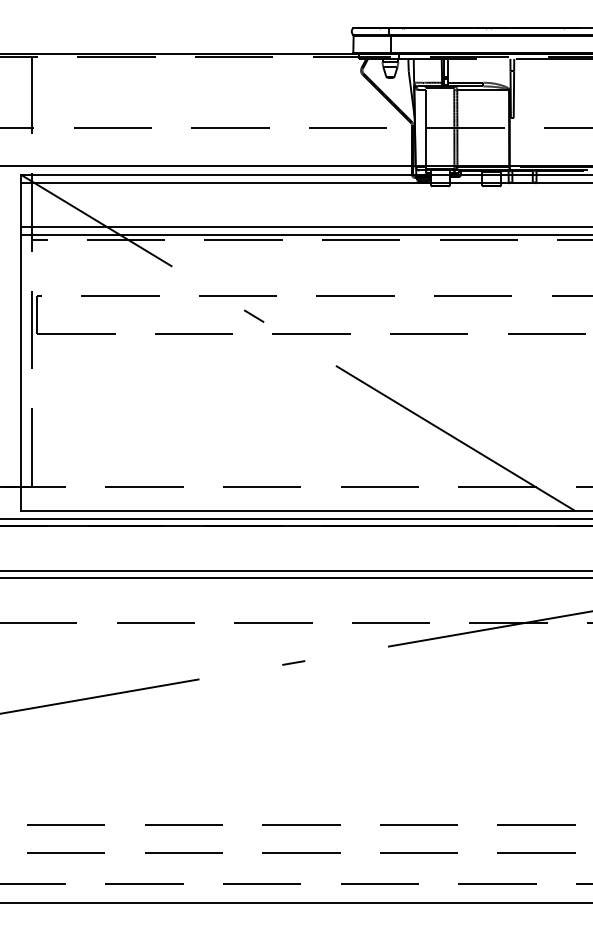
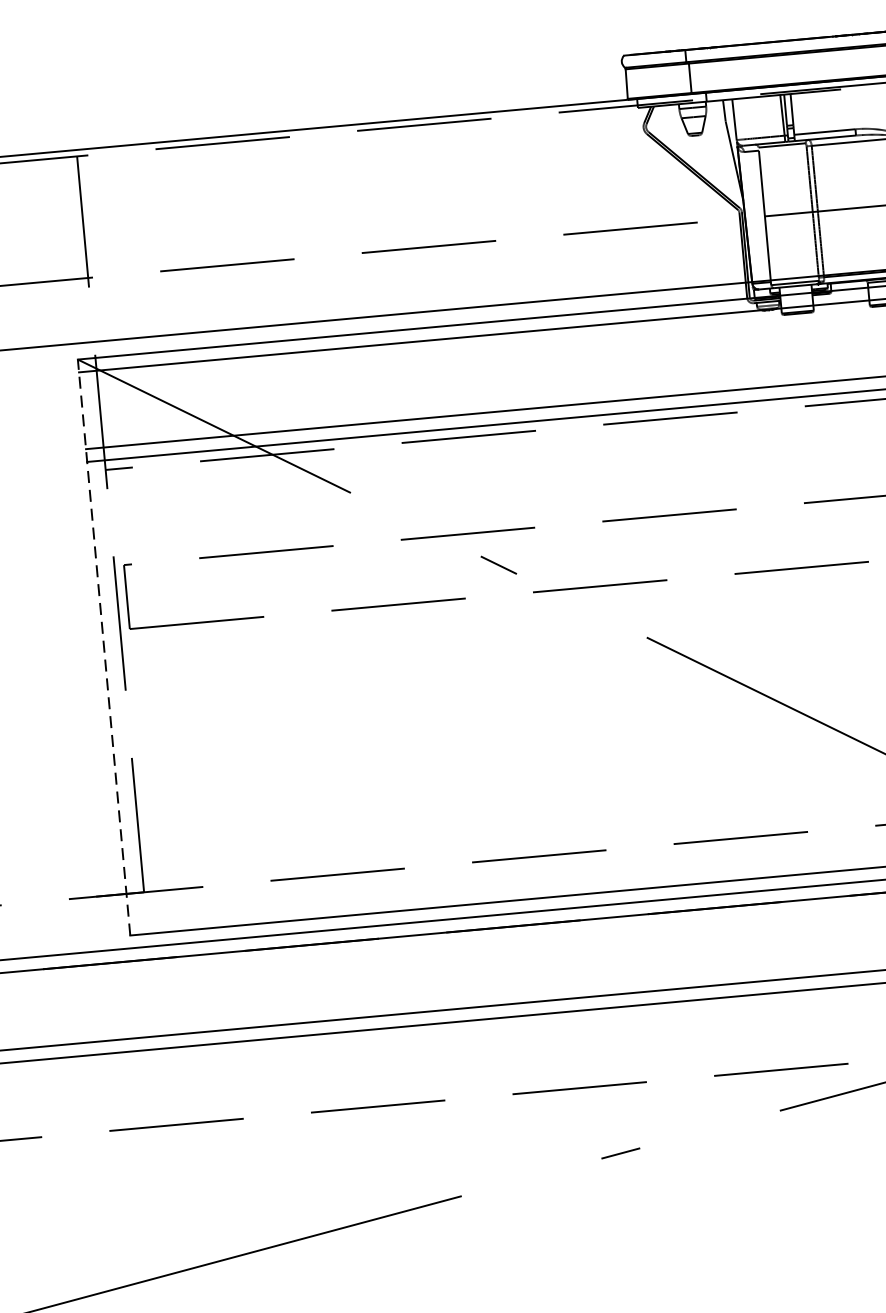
line: (21, 343) -> (104, 648), solid -> dashed

